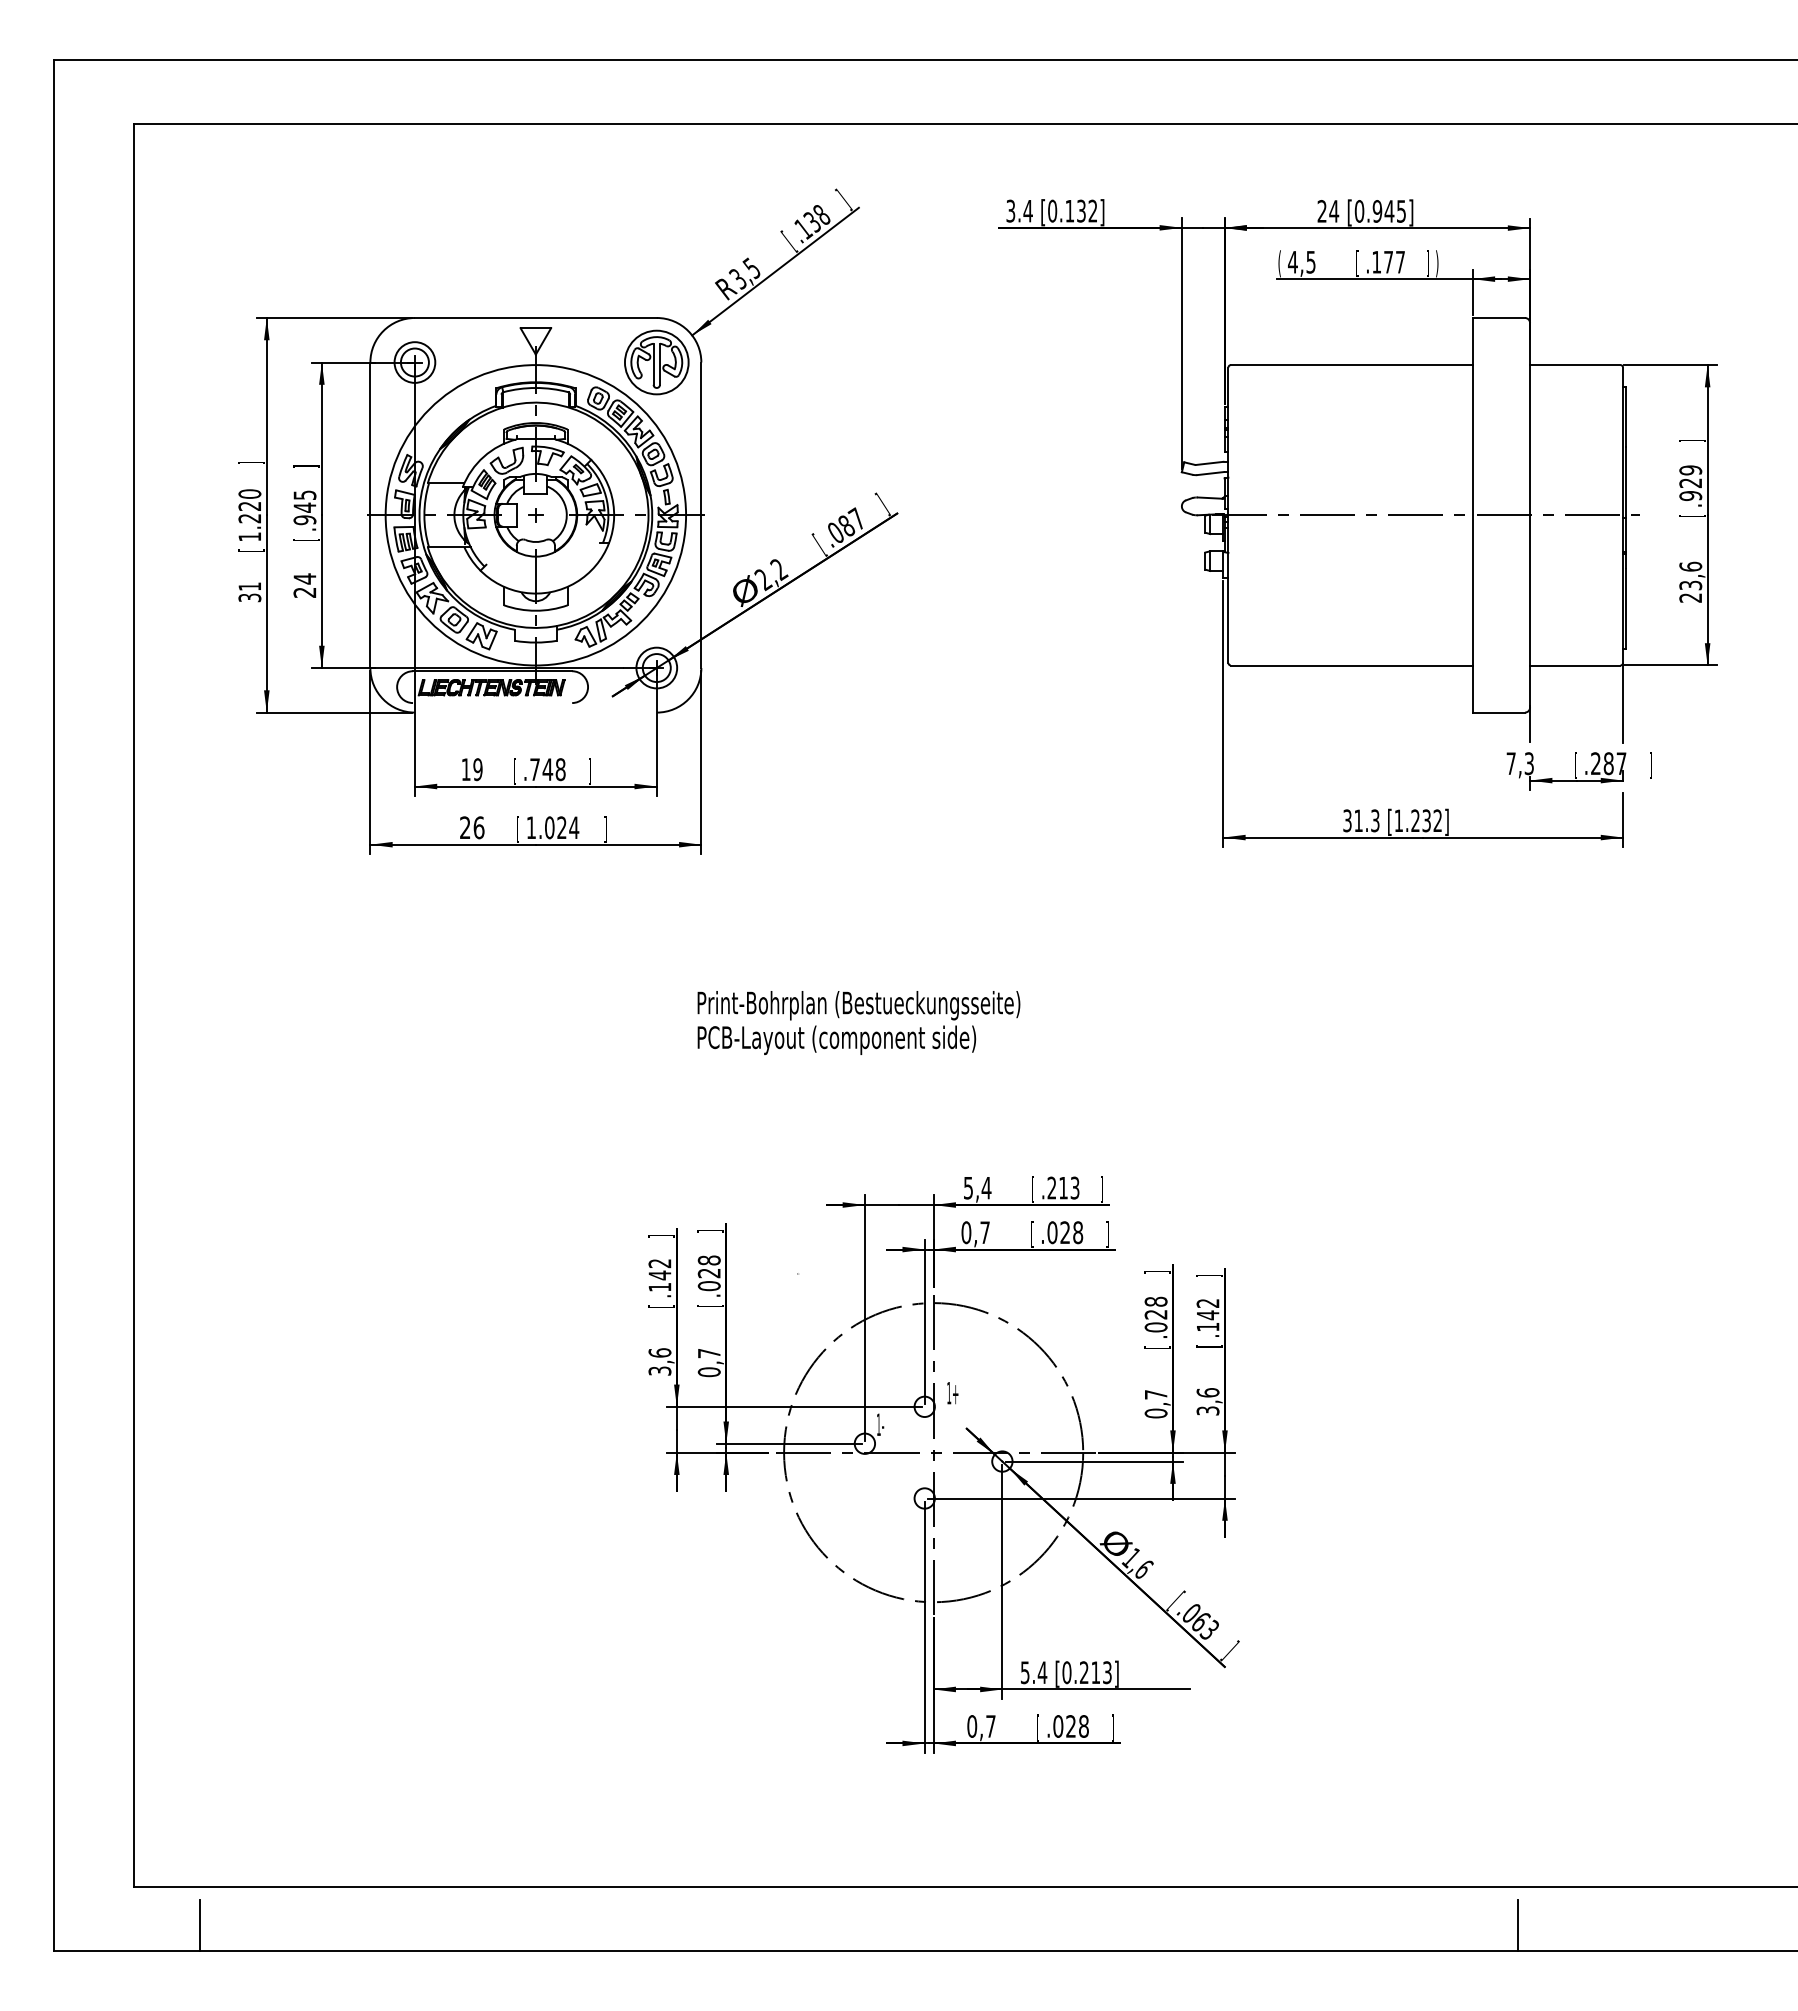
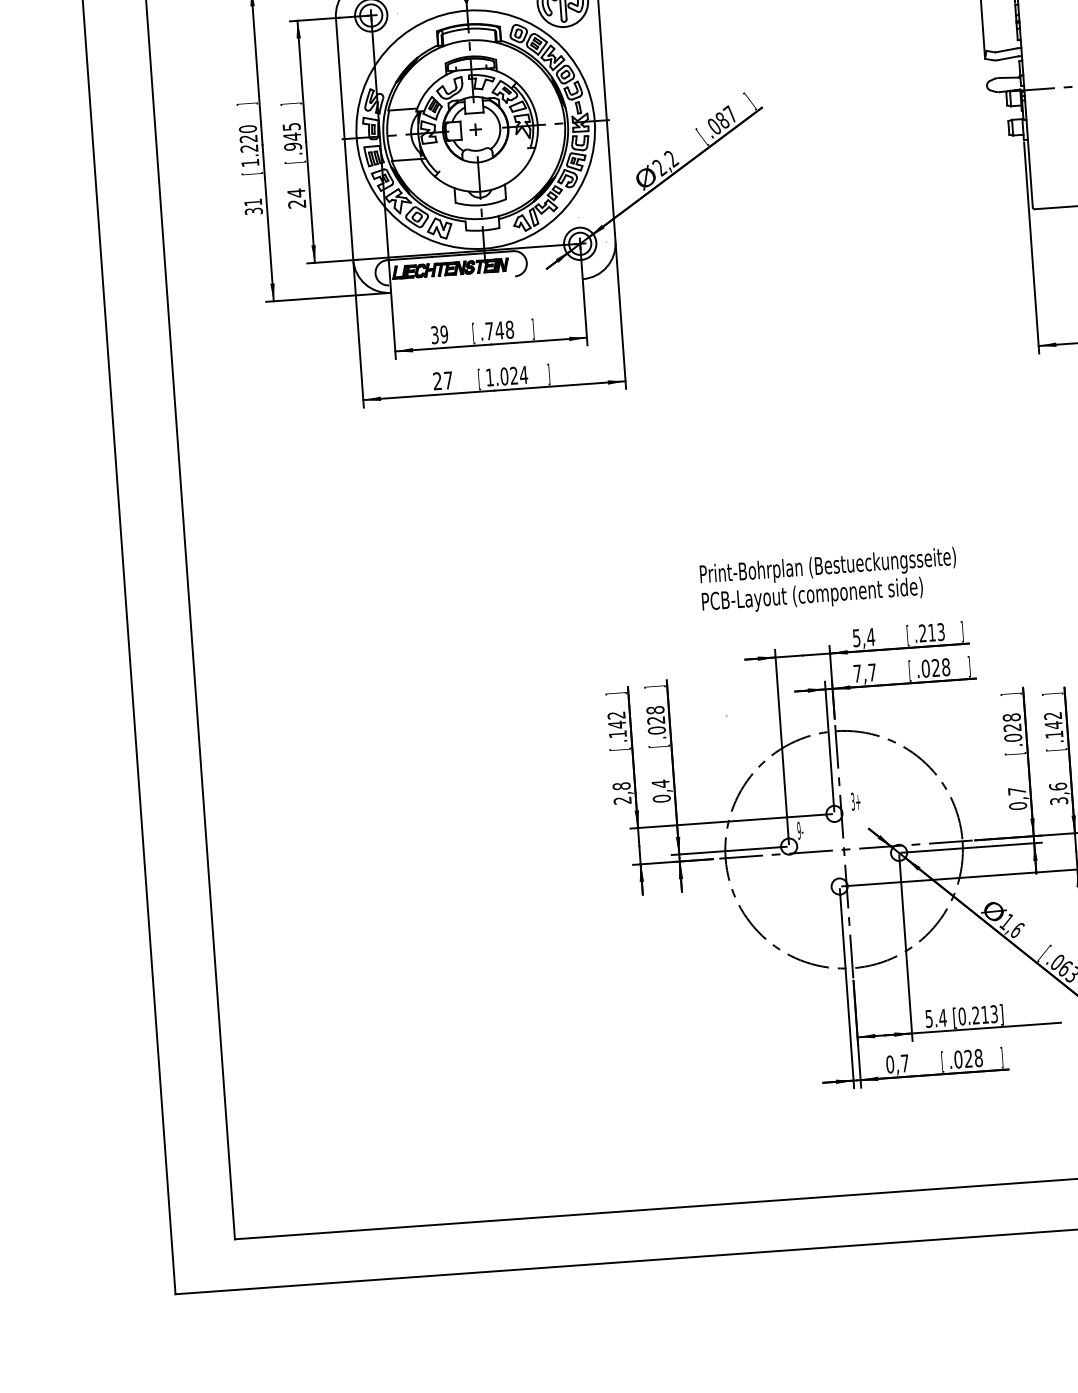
text: (465, 769) -> (434, 335), 19 -> 39
text: (478, 827) -> (448, 380), 26 -> 27
text: (858, 1022) -> (828, 580), moved
text: (966, 1232) -> (857, 673), 0,7 -> 7,7
text: (709, 1353) -> (660, 783), 0,7 -> 0,4
text: (659, 1361) -> (621, 793), 3,6 -> 2,8
text: (949, 1392) -> (853, 801), 1+ -> 3+
text: (878, 1424) -> (798, 830), 1- -> 9-
line: (200, 1924) -> (290, 1265), removed

